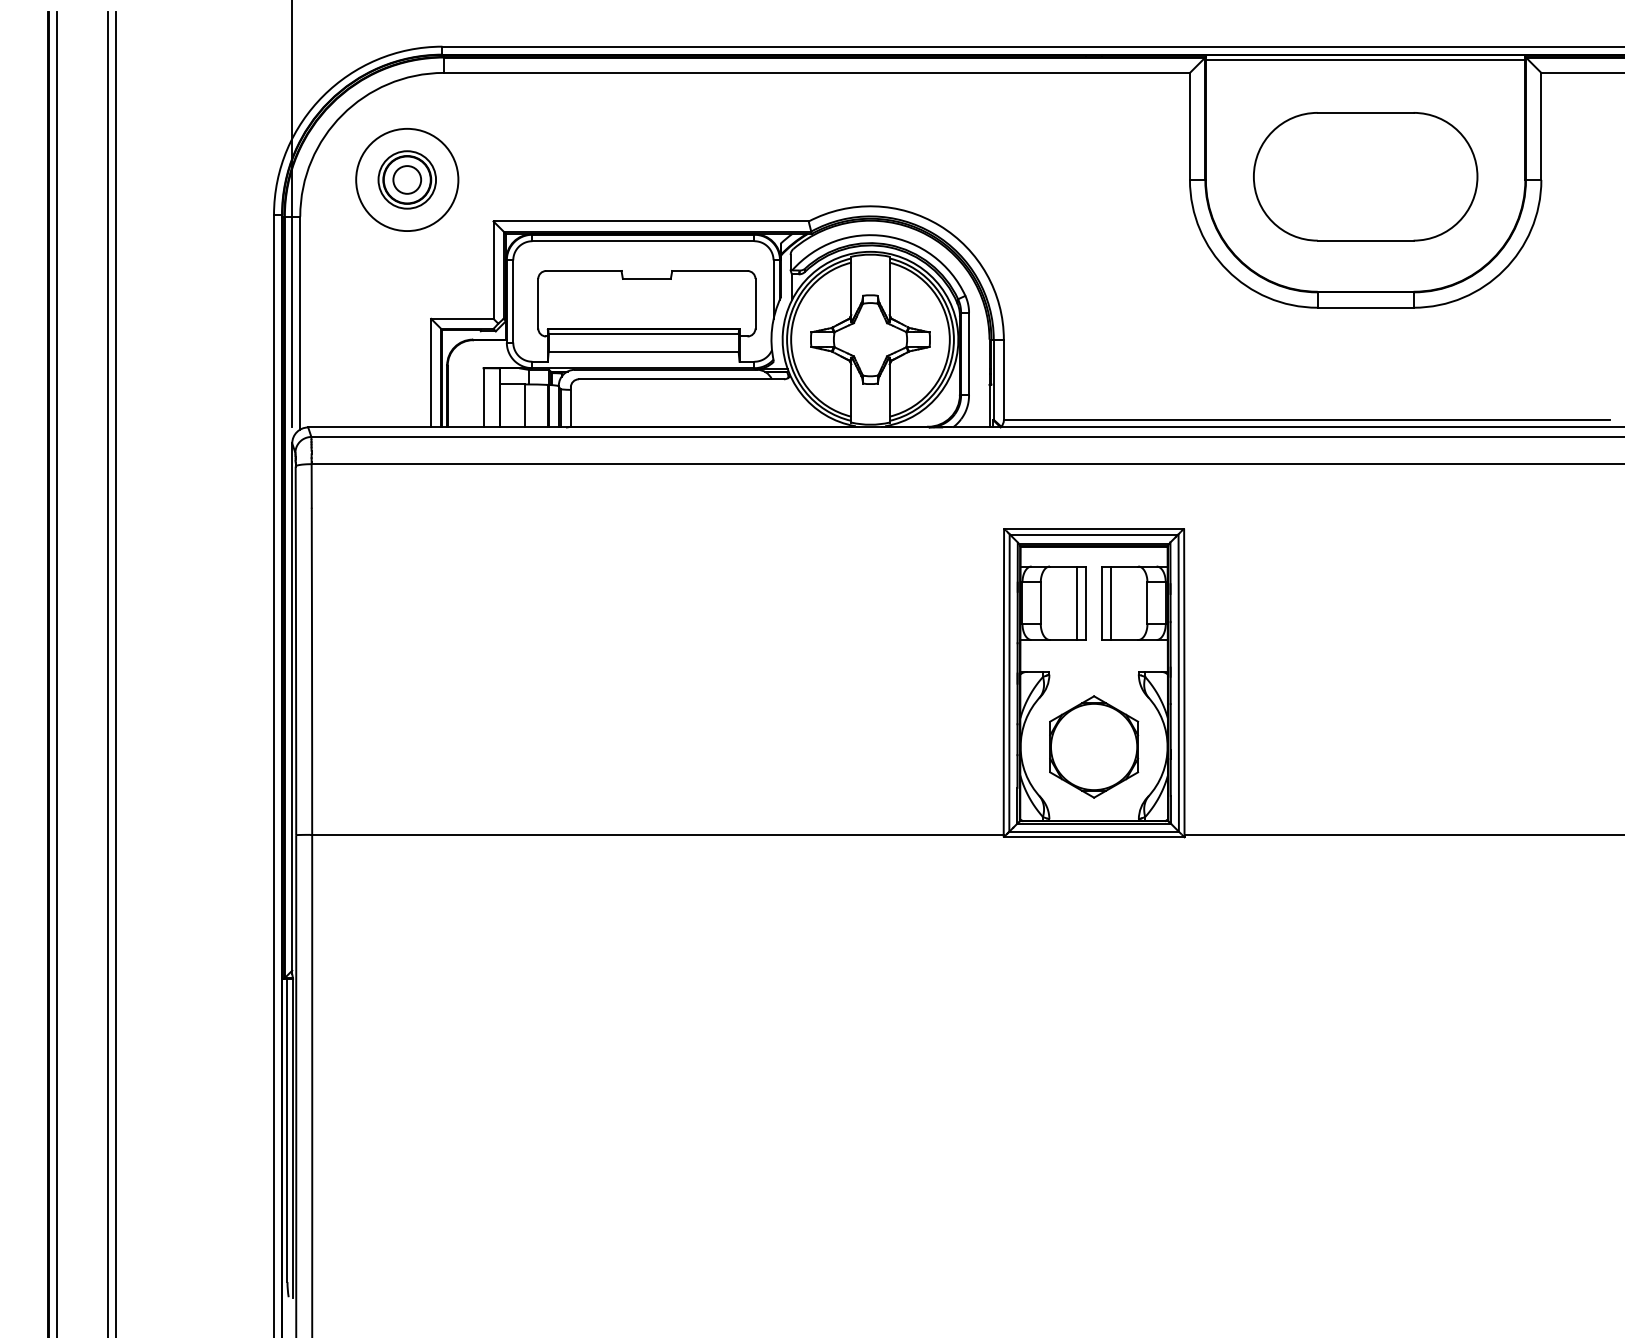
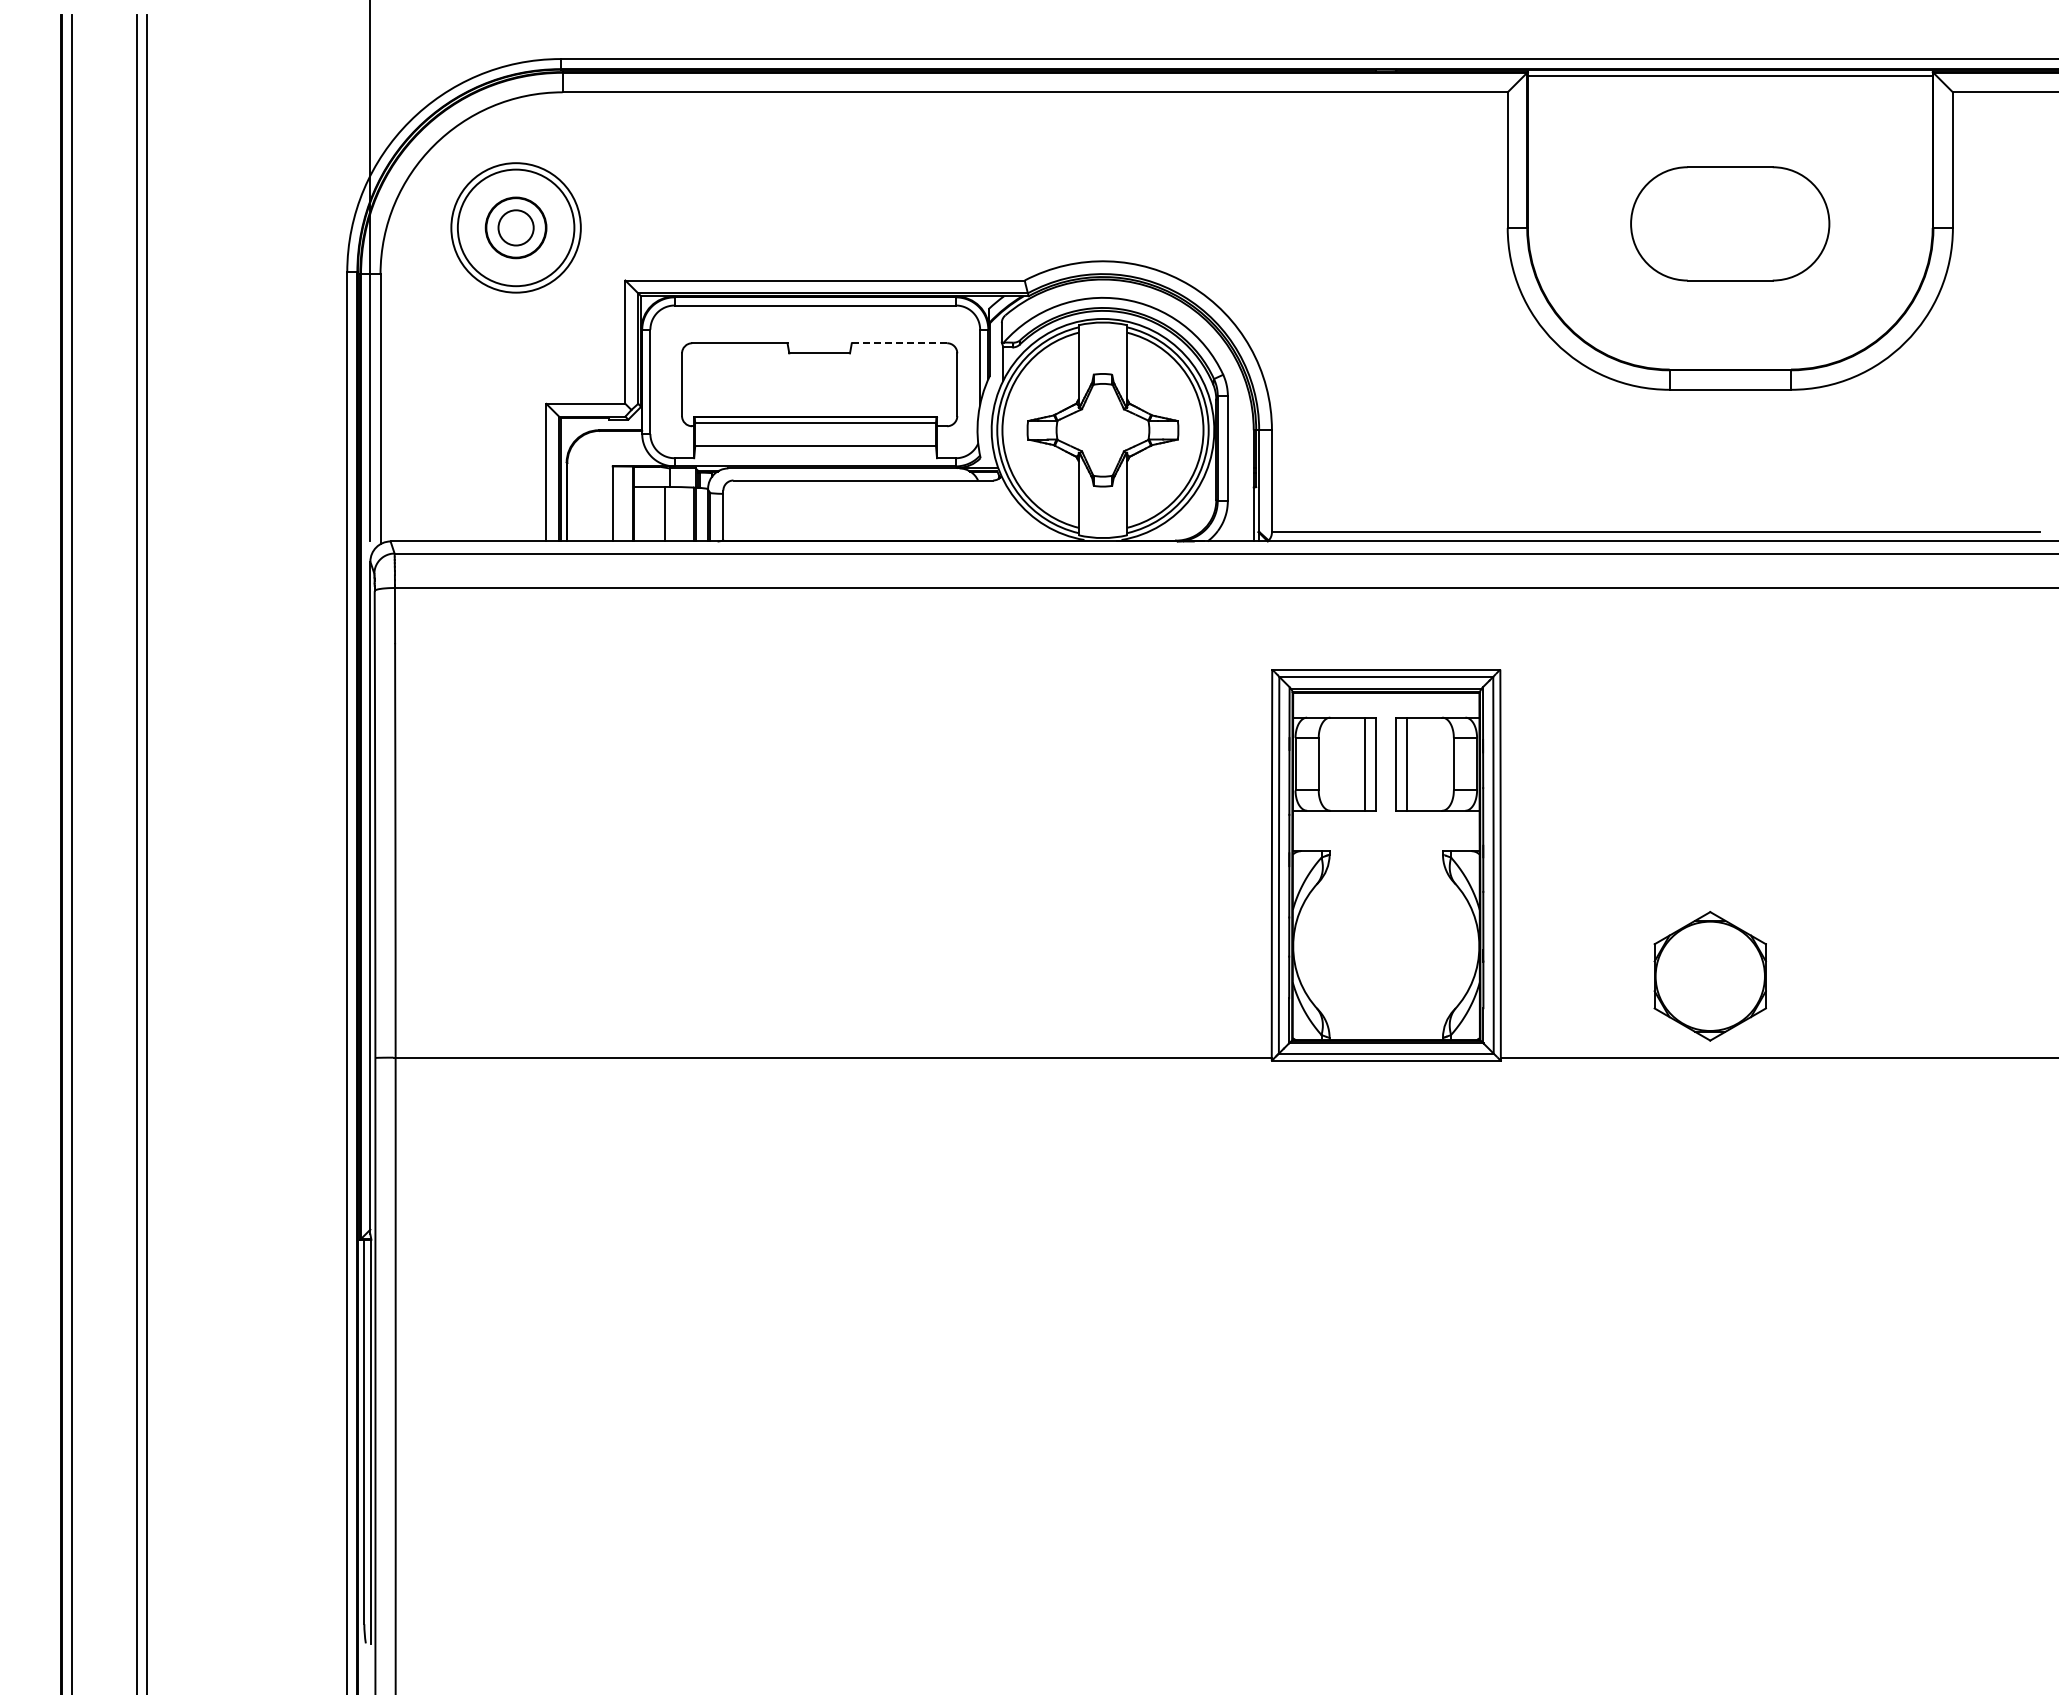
part: (1365, 176) -> (1729, 223), size x0.7
circle: (406, 179) -> (515, 227), size x1.6
line: (709, 271) -> (899, 343), solid -> dashed
part: (1093, 747) -> (1709, 976), moved

